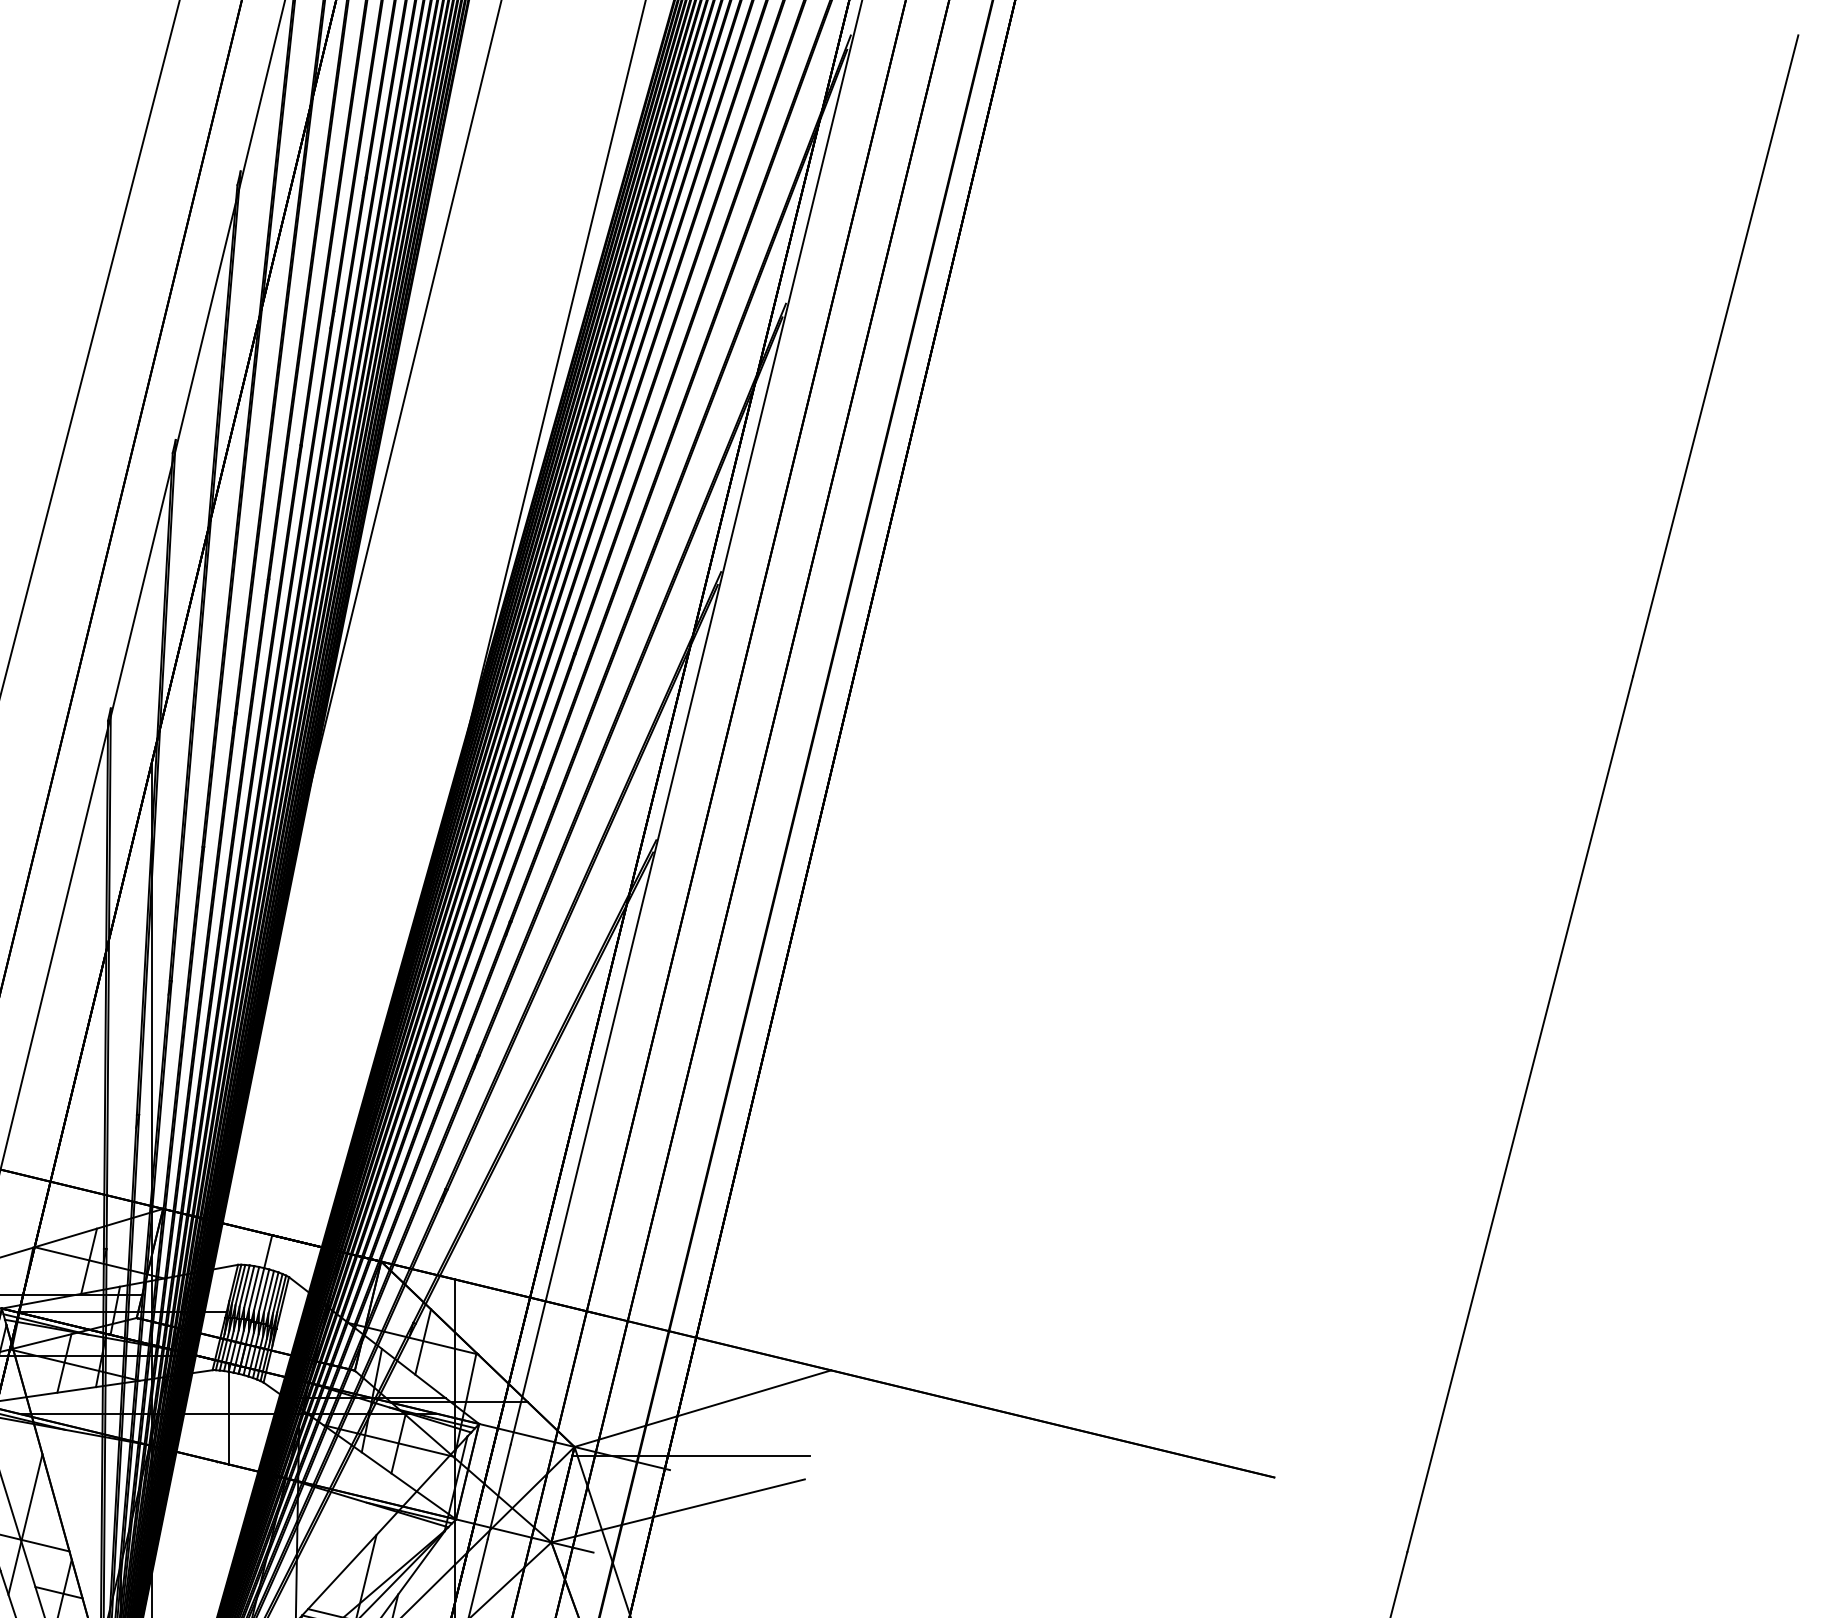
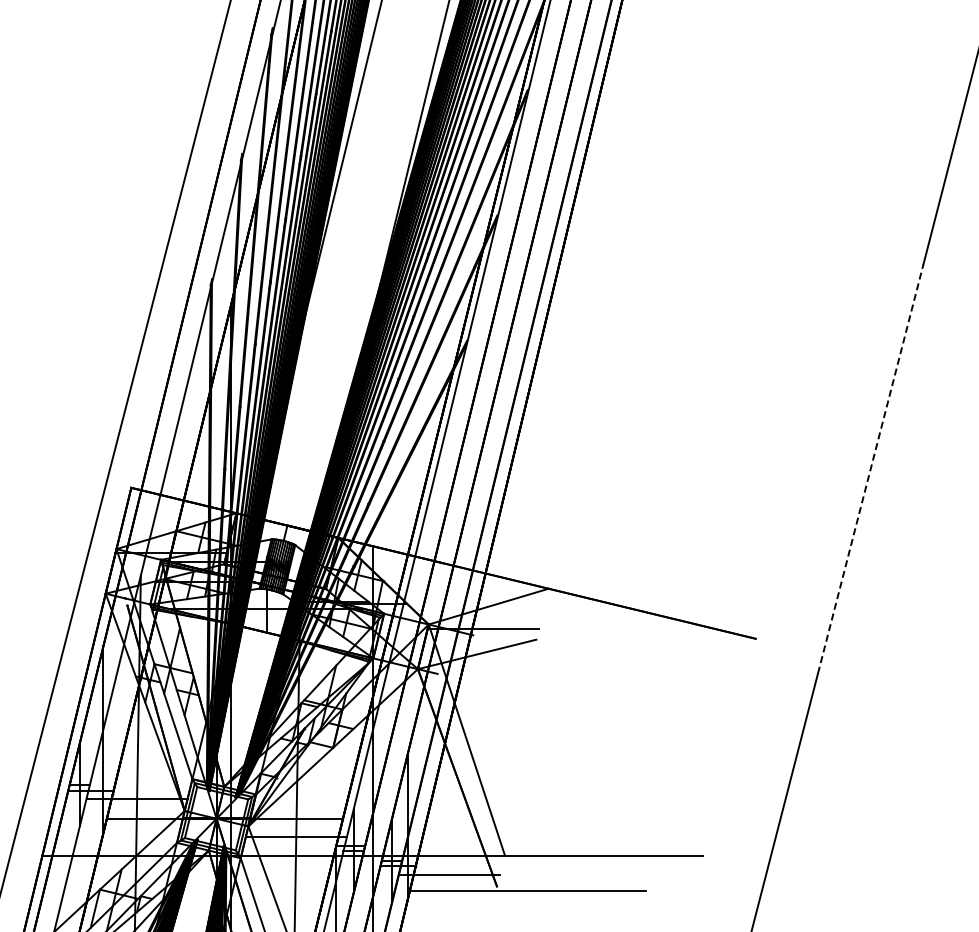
line: (1519, 1113) -> (870, 468), solid -> dashed

